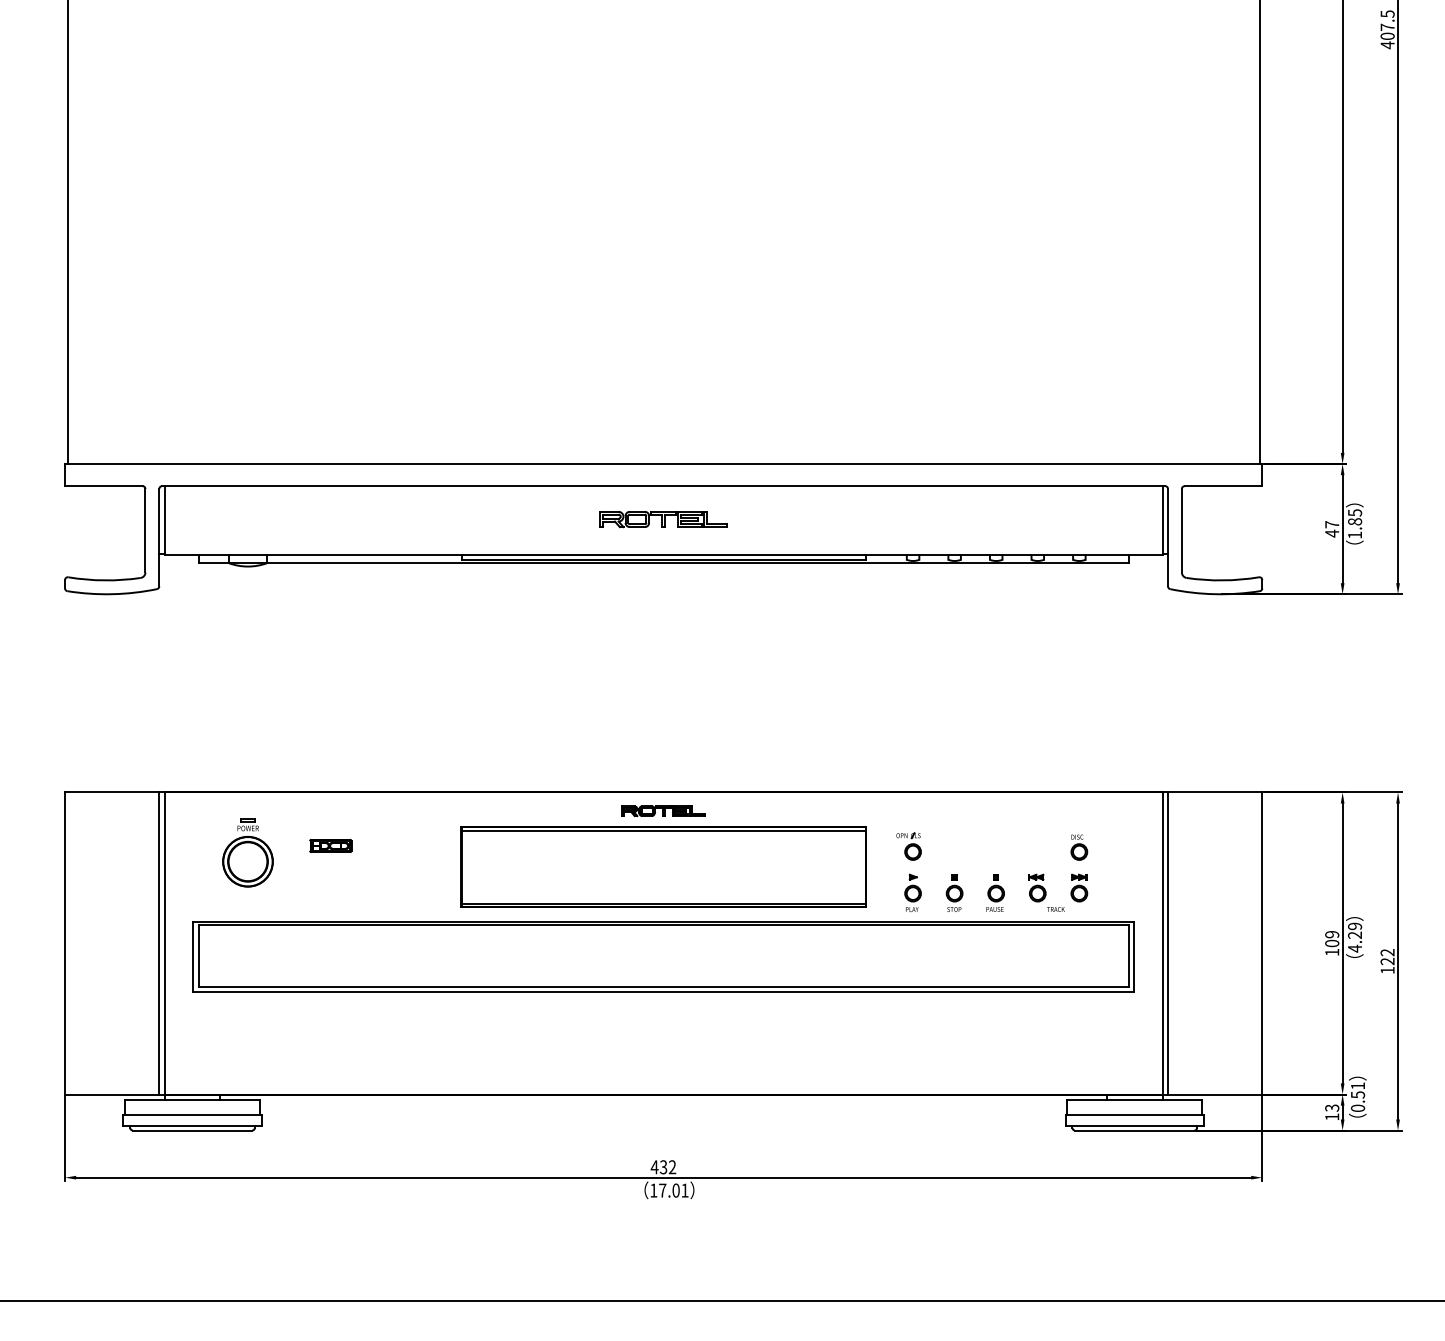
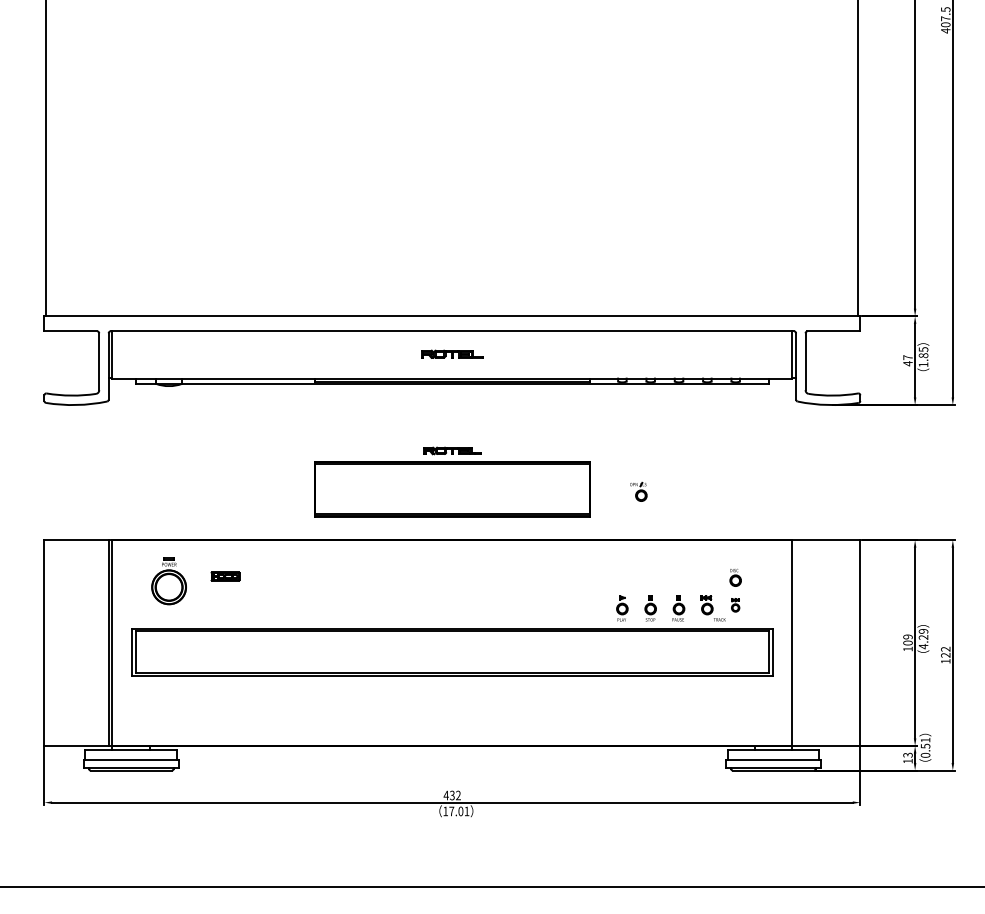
part: (663, 520) -> (452, 354), size x0.7
part: (908, 845) -> (638, 491), moved
part: (663, 856) -> (452, 481), moved
part: (1079, 888) -> (735, 605), size x0.7
line: (1168, 942) -> (796, 642), removed

